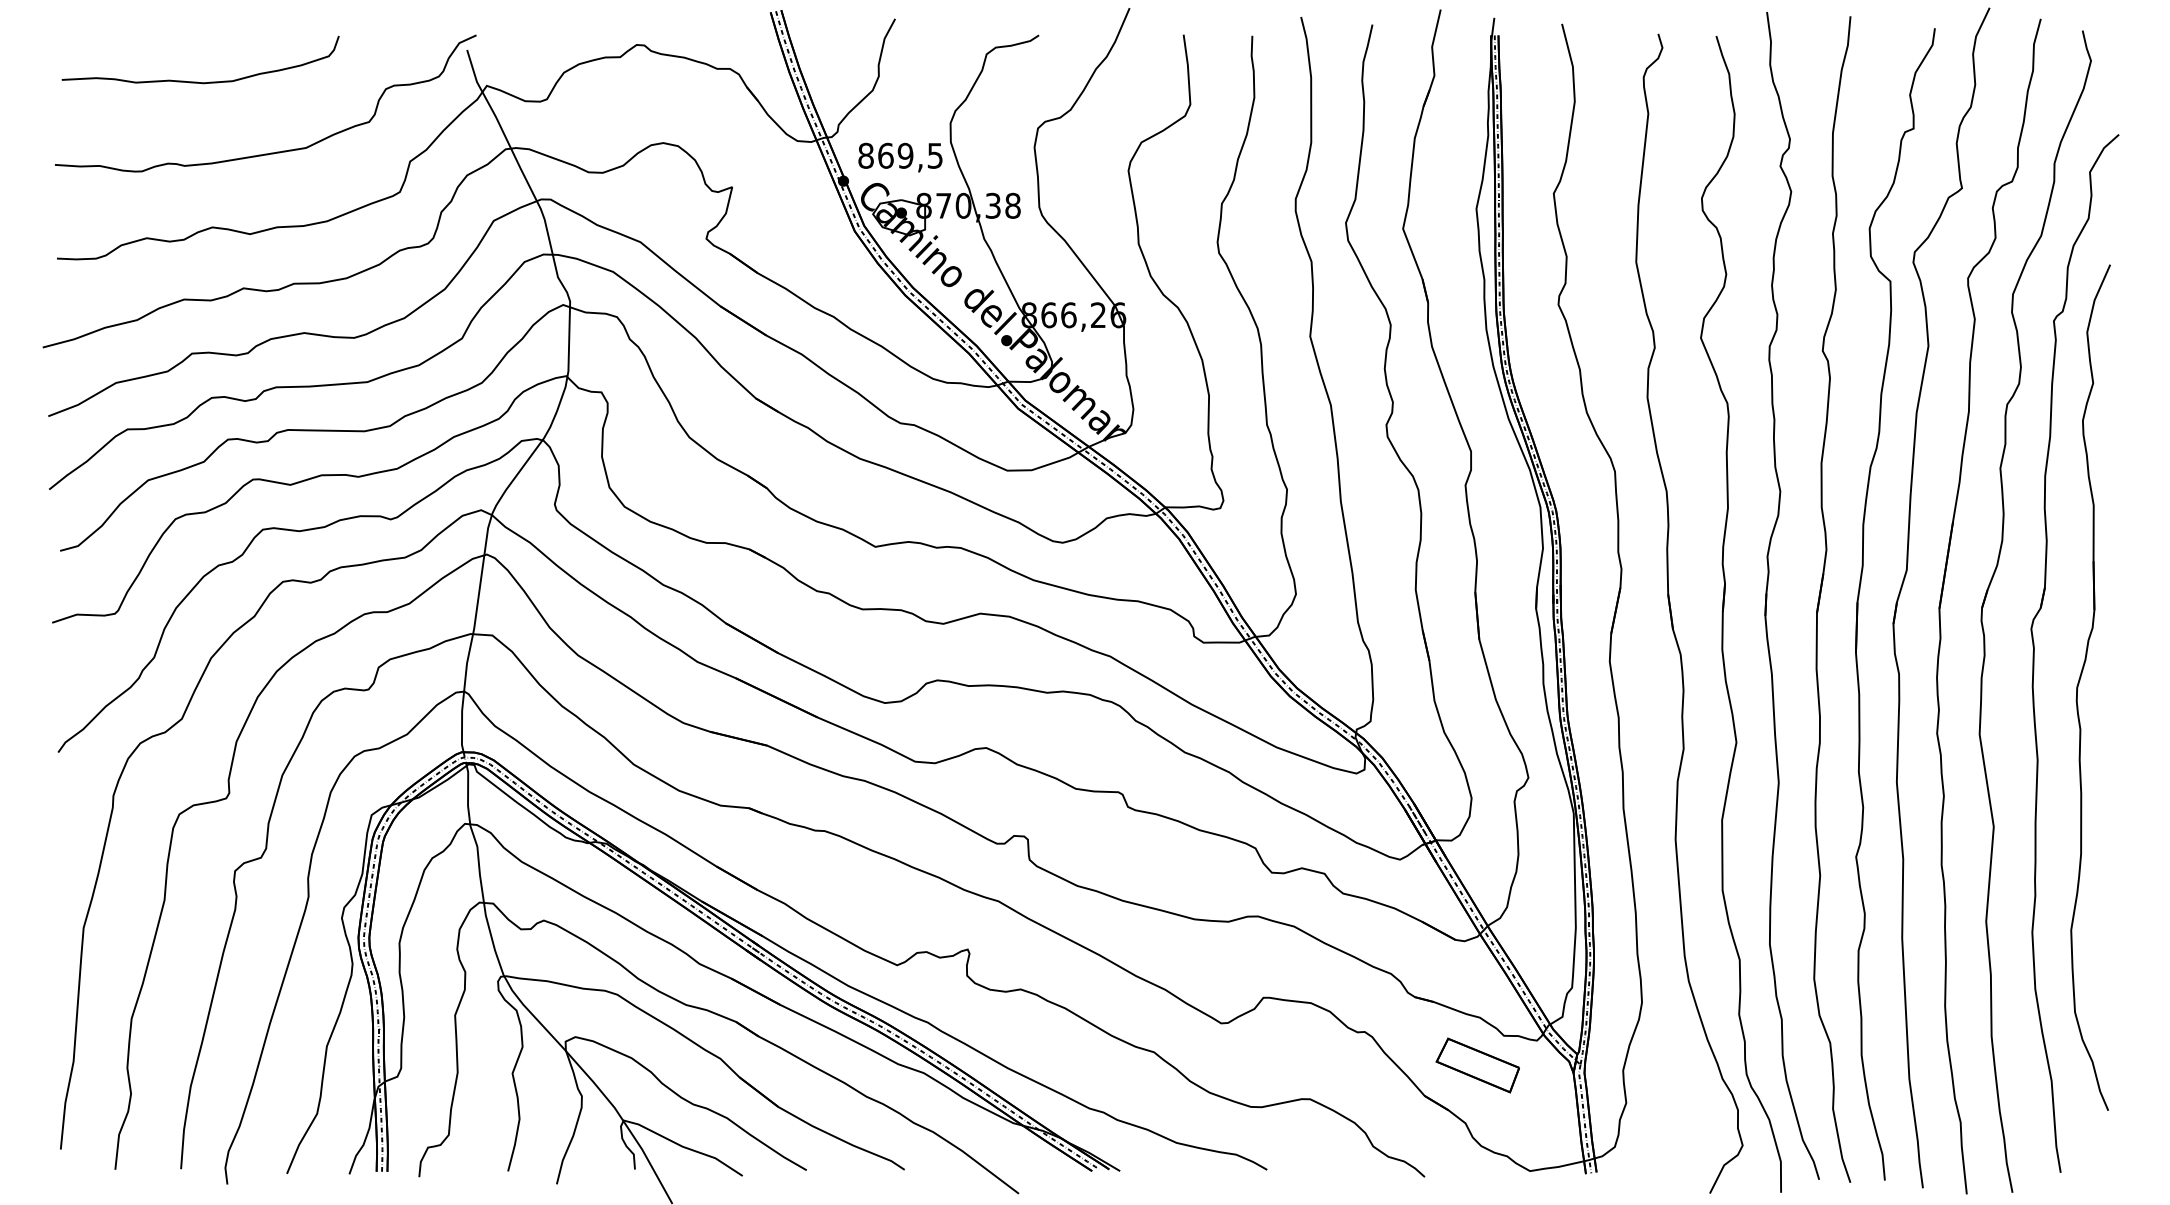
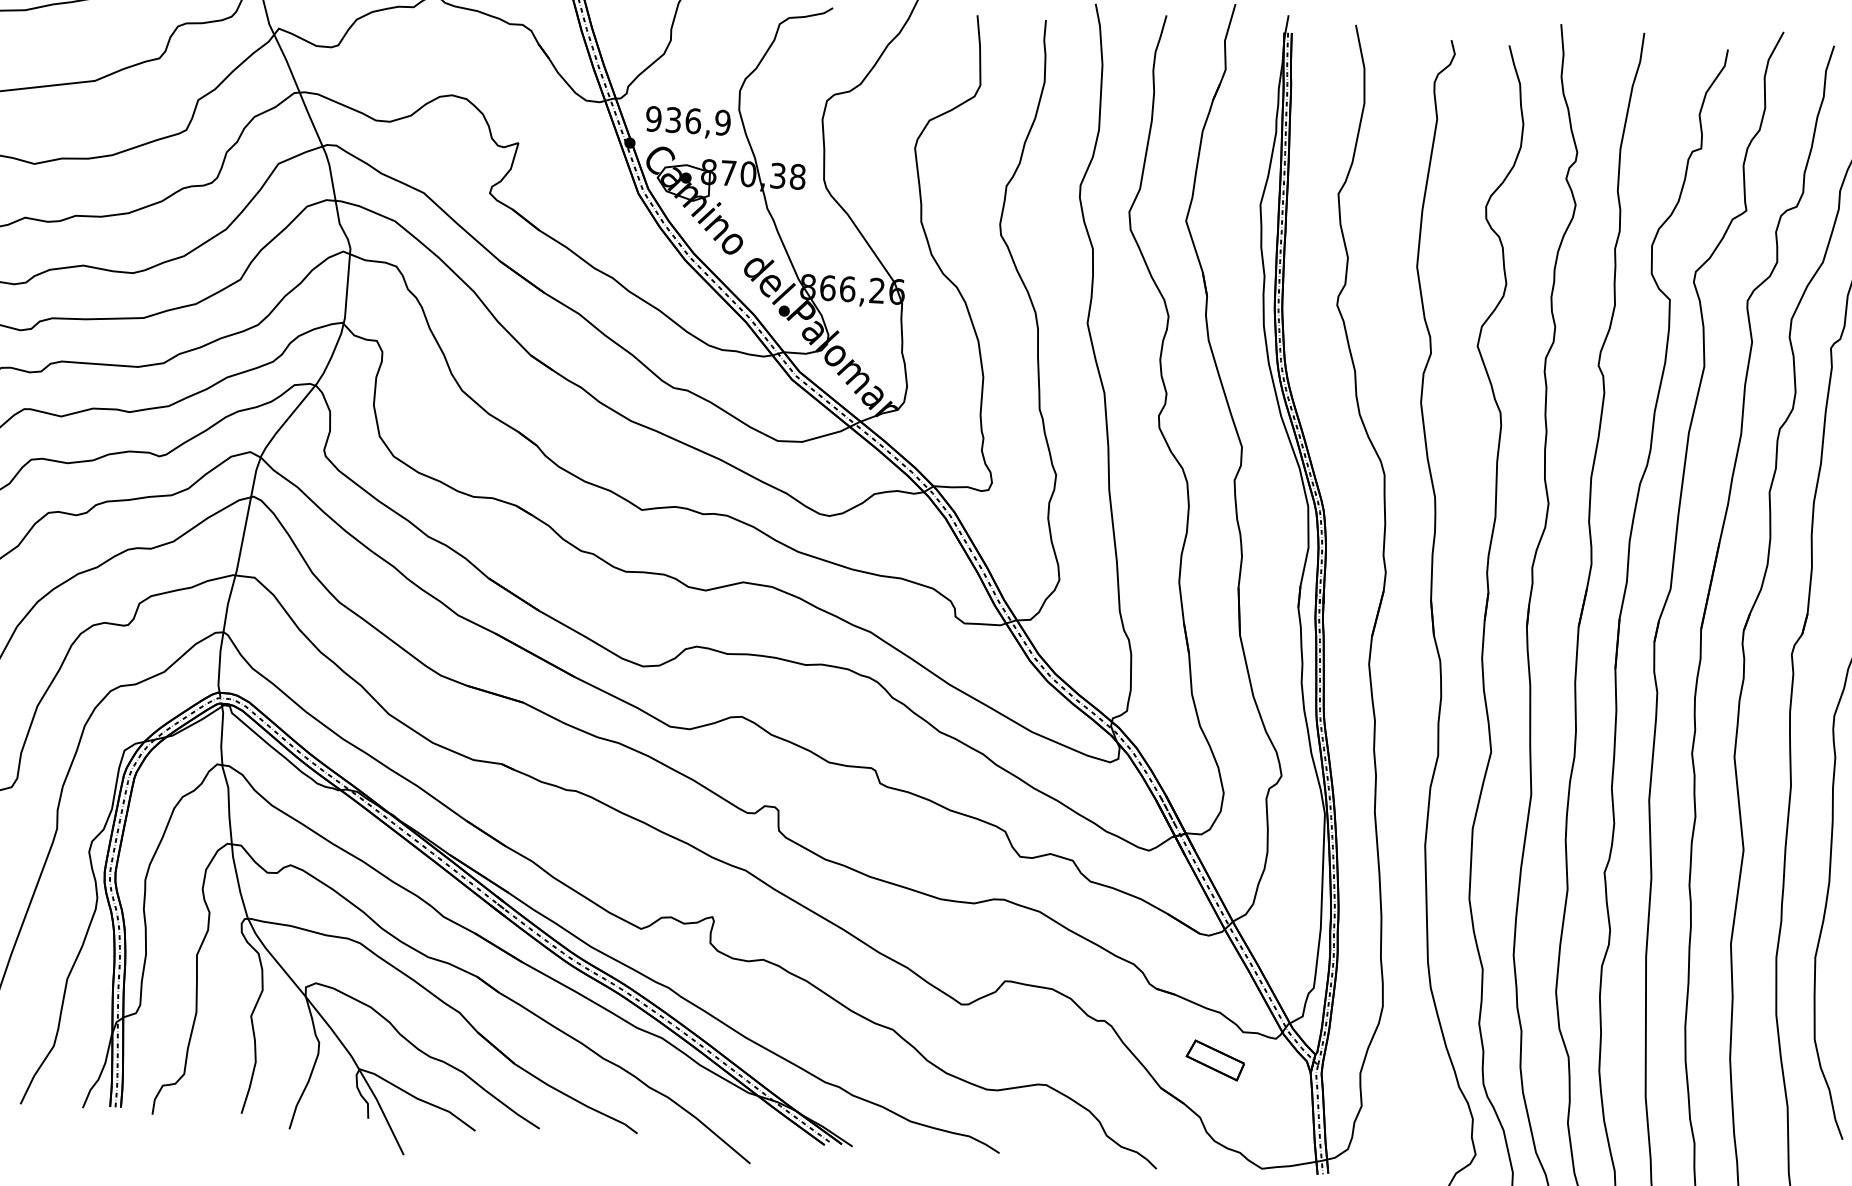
text: (900, 155) -> (688, 120), 869,5 -> 936,9
part: (1477, 1065) -> (1215, 1060), size x0.7

